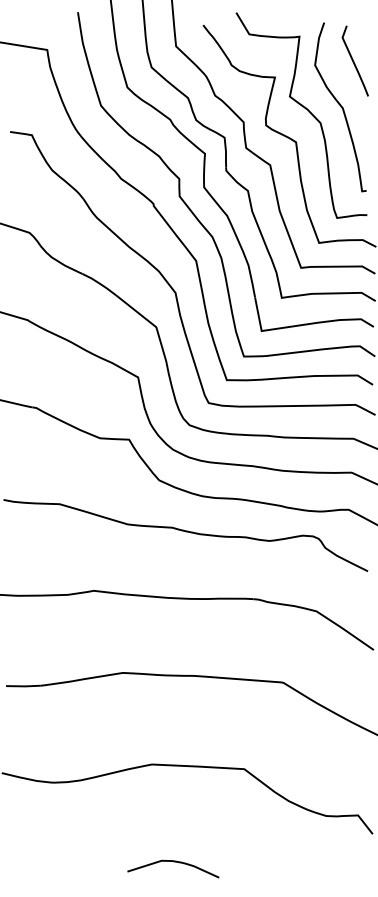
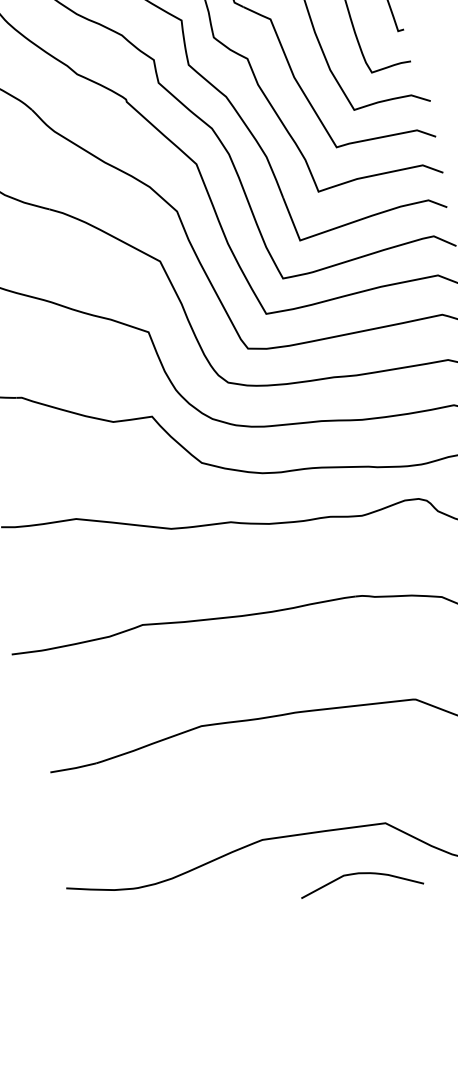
curve: (173, 862) -> (359, 874), moved

